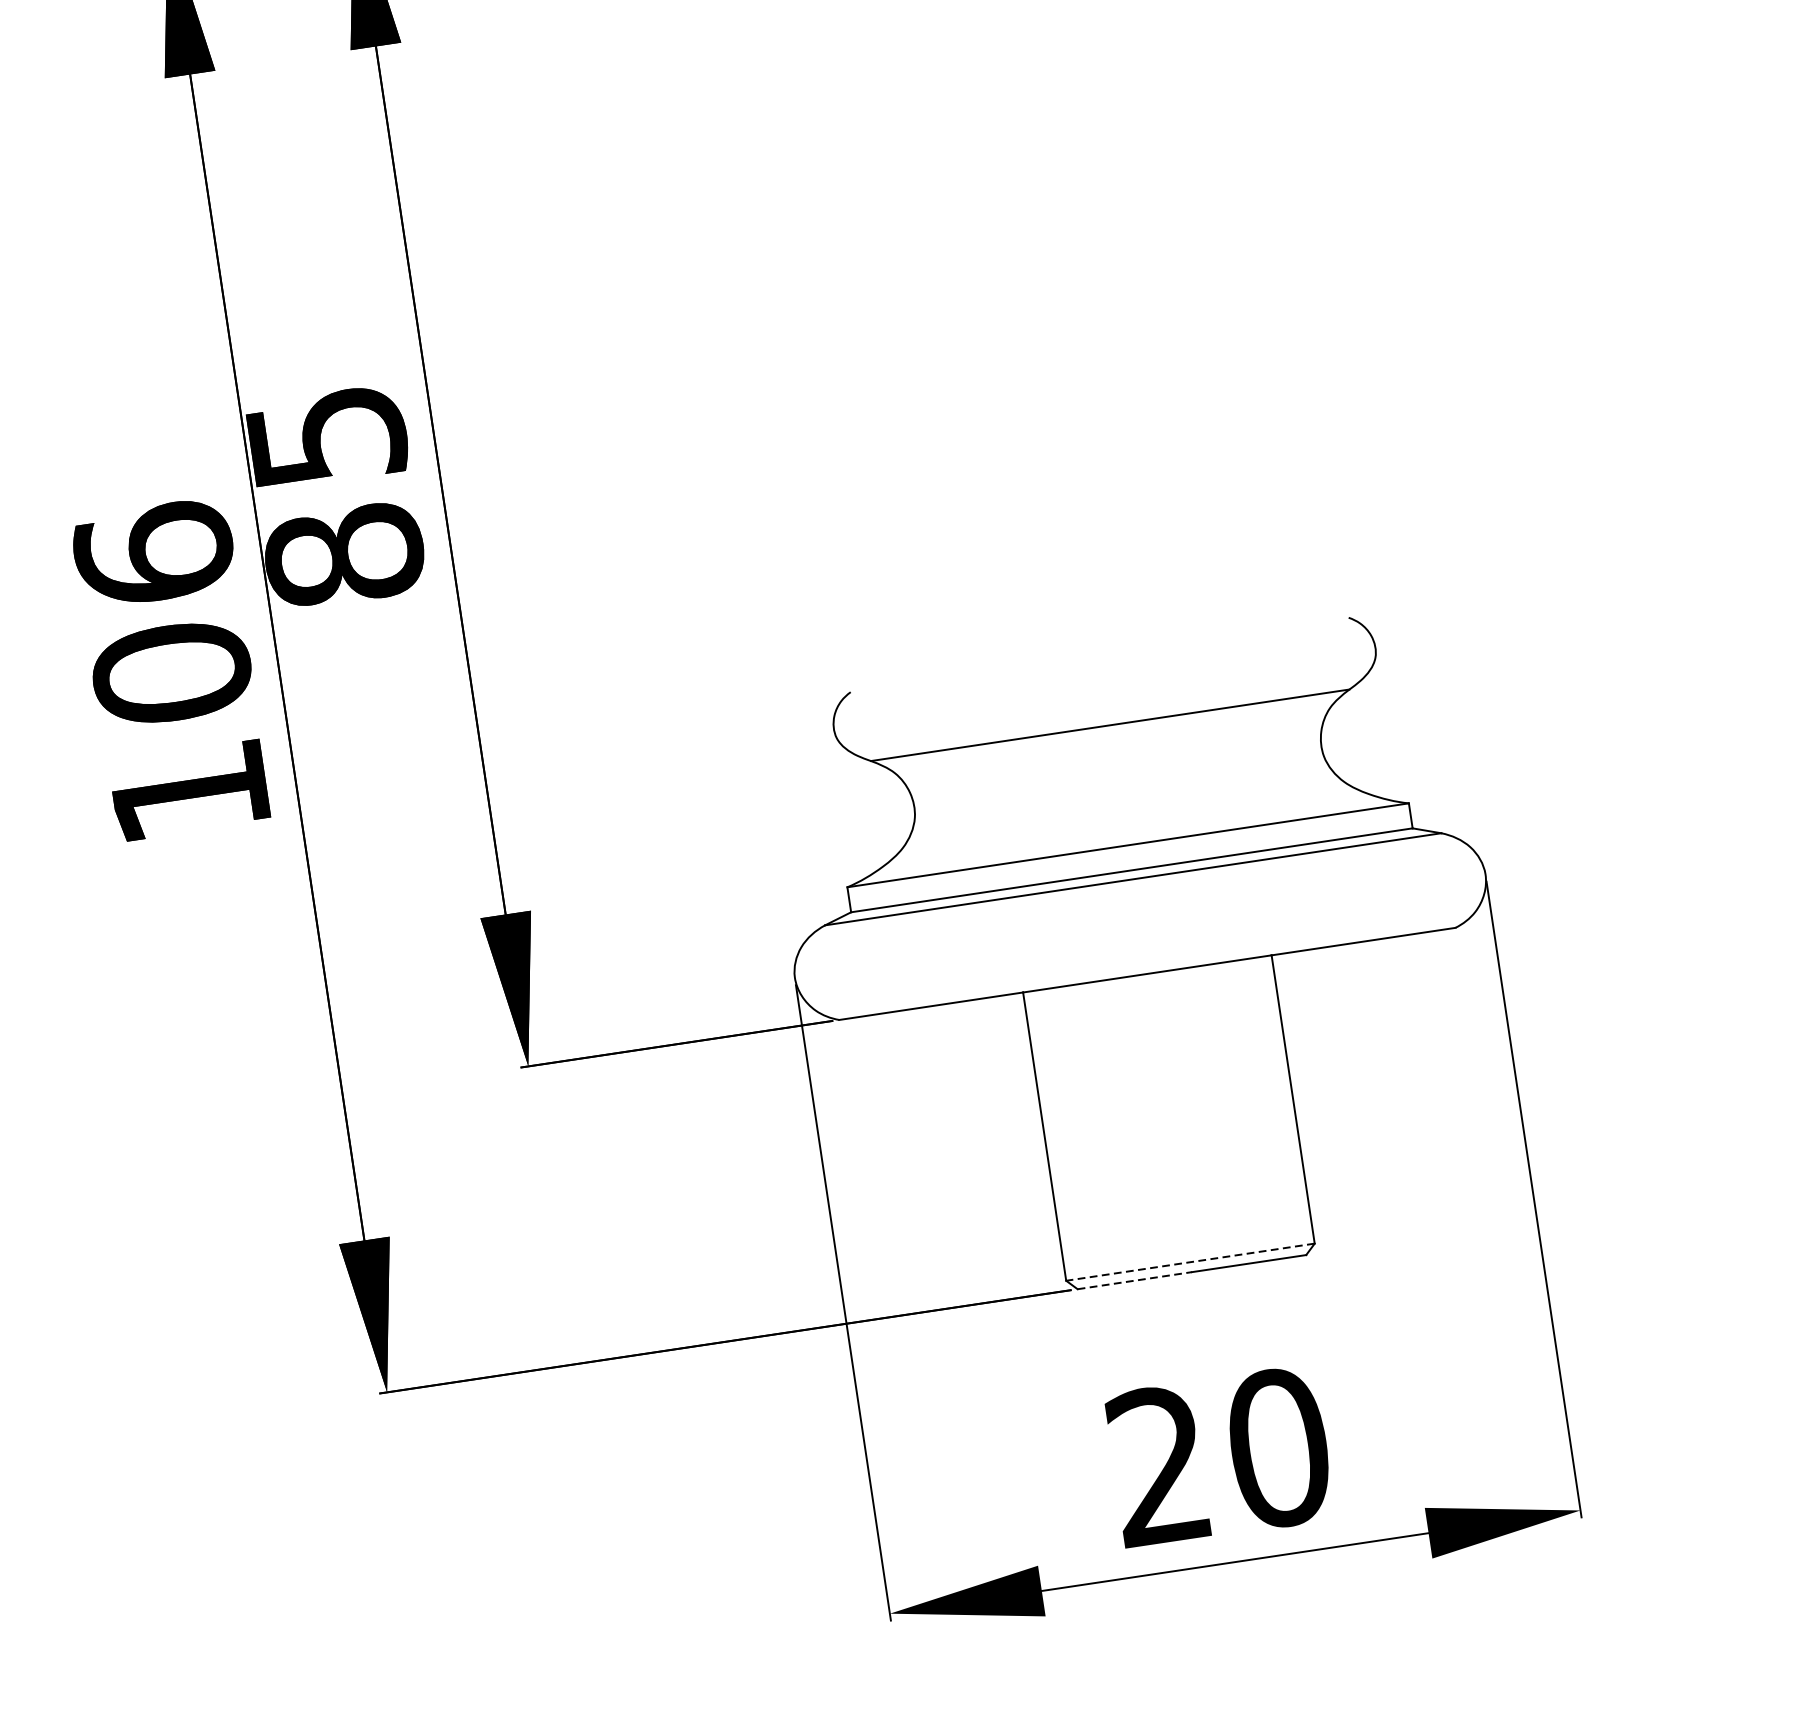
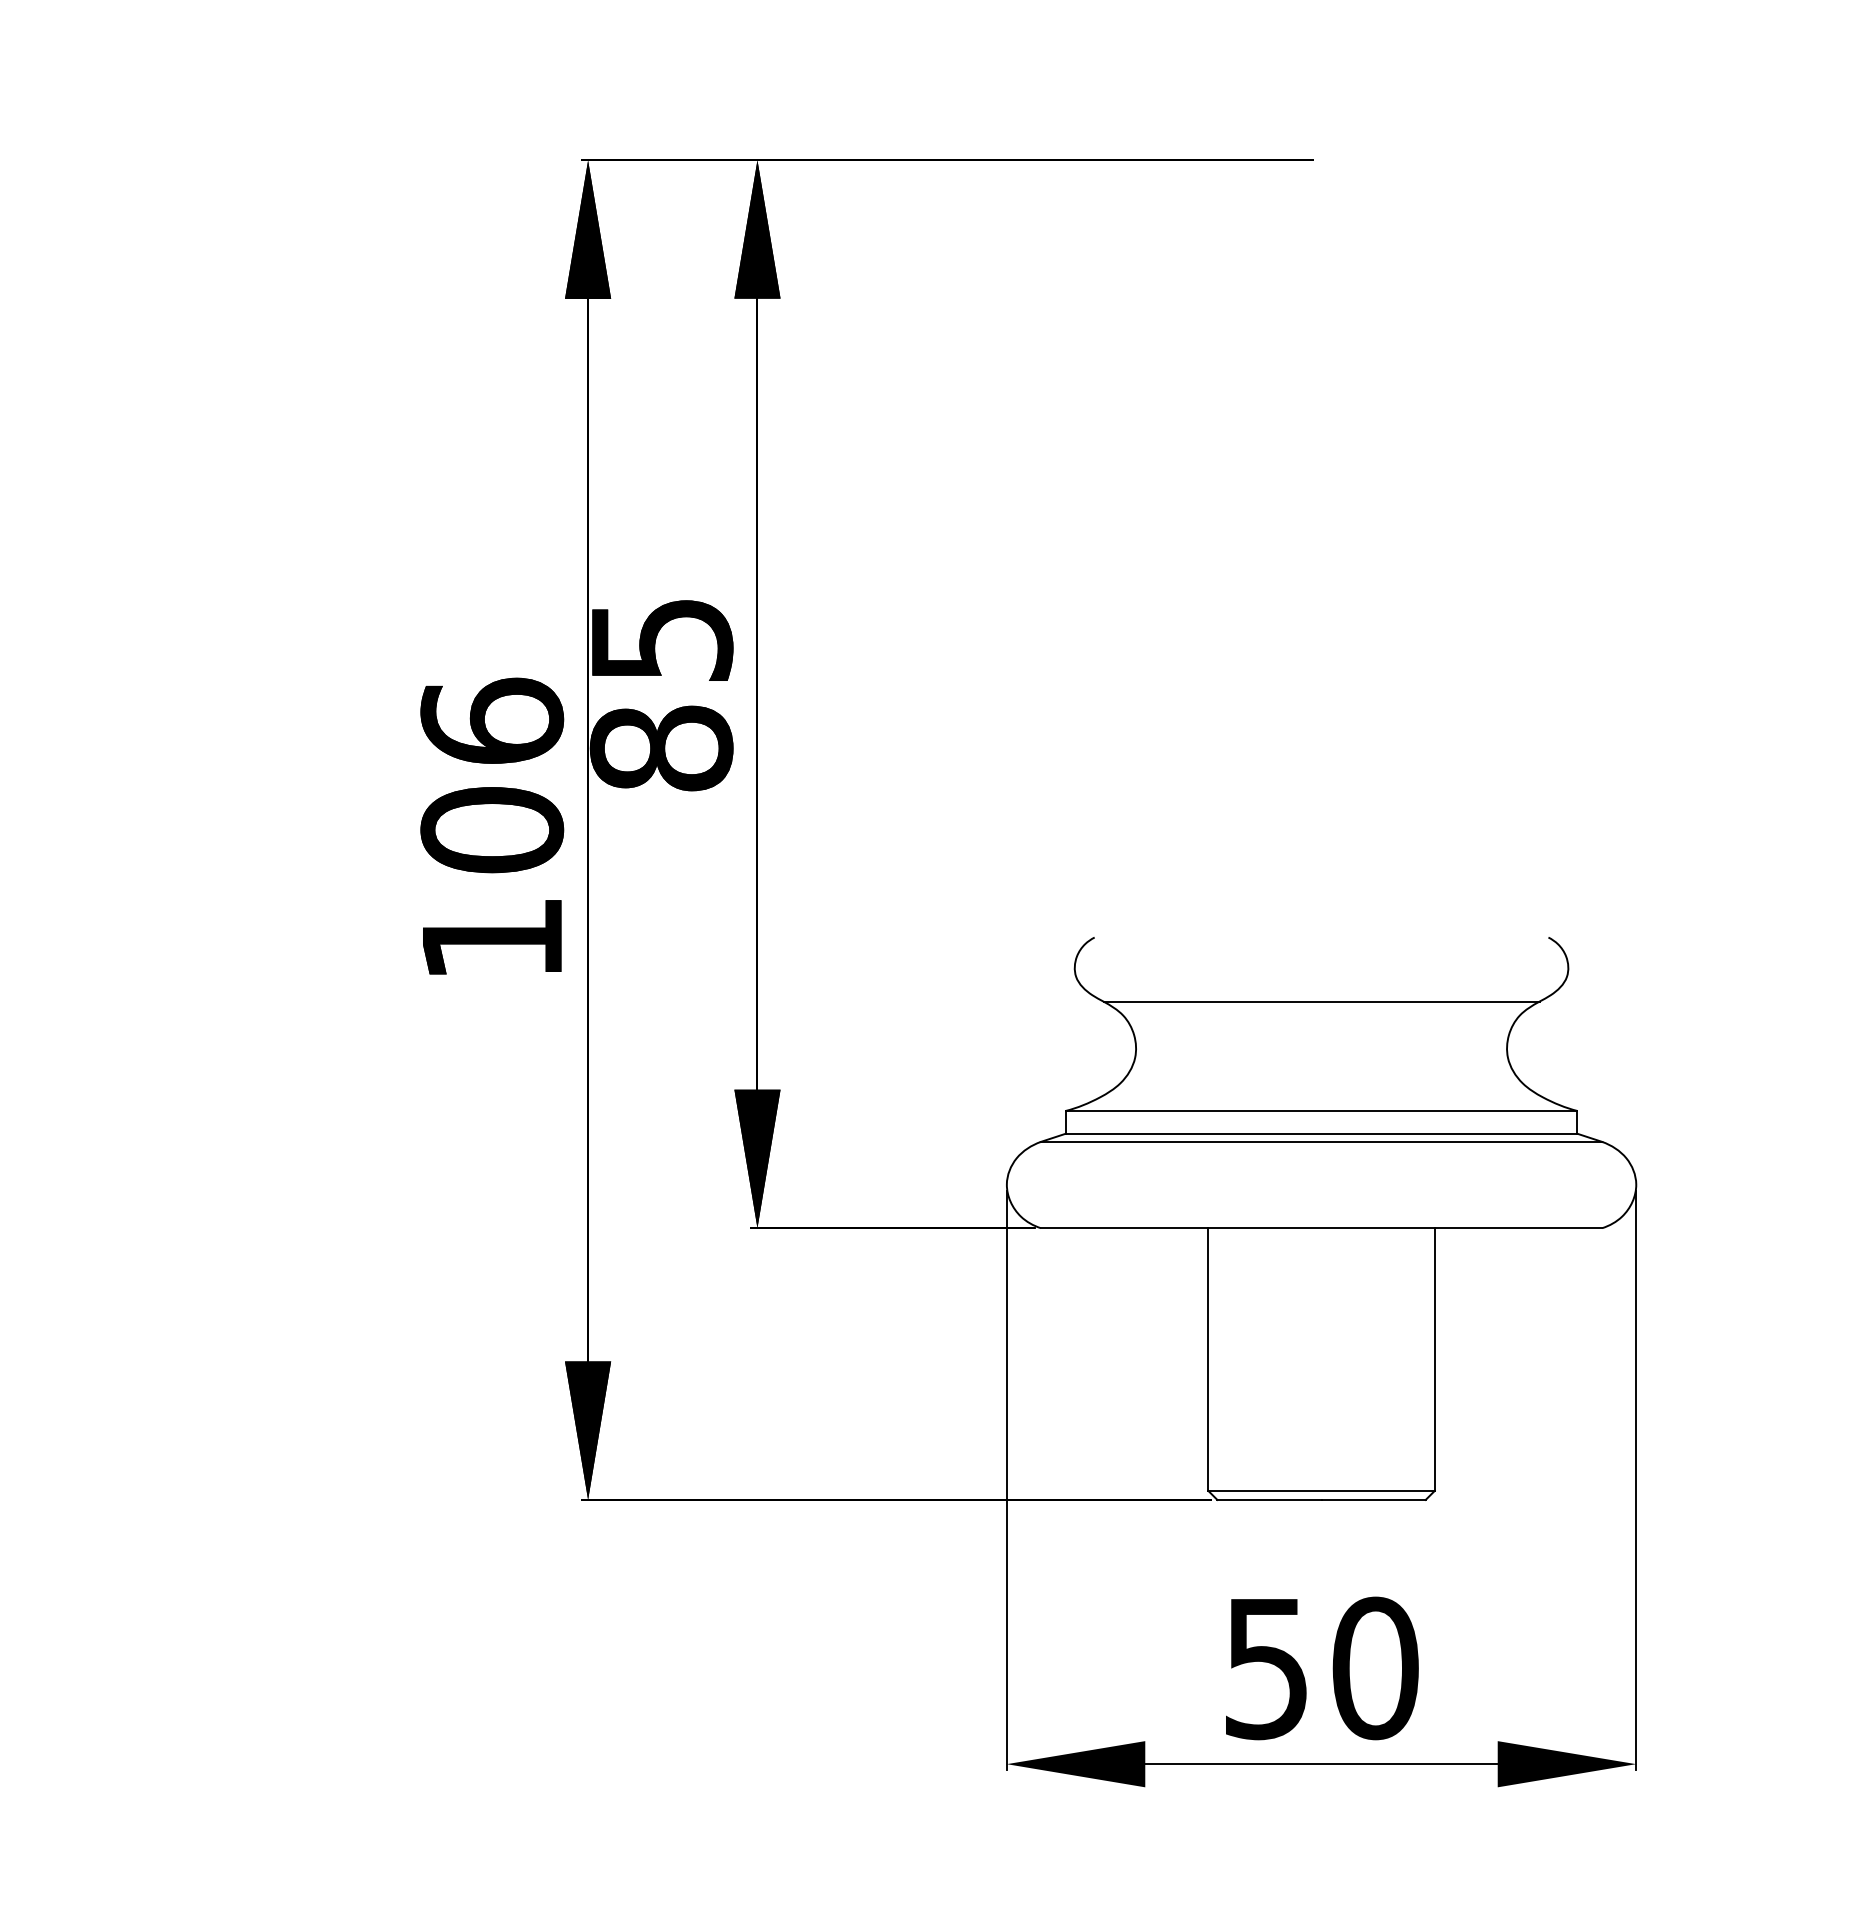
line: (1190, 1261) -> (1321, 1490), dashed -> solid
line: (1134, 1280) -> (1269, 1499), dashed -> solid
text: (1158, 1466) -> (1265, 1668), 20 -> 50

